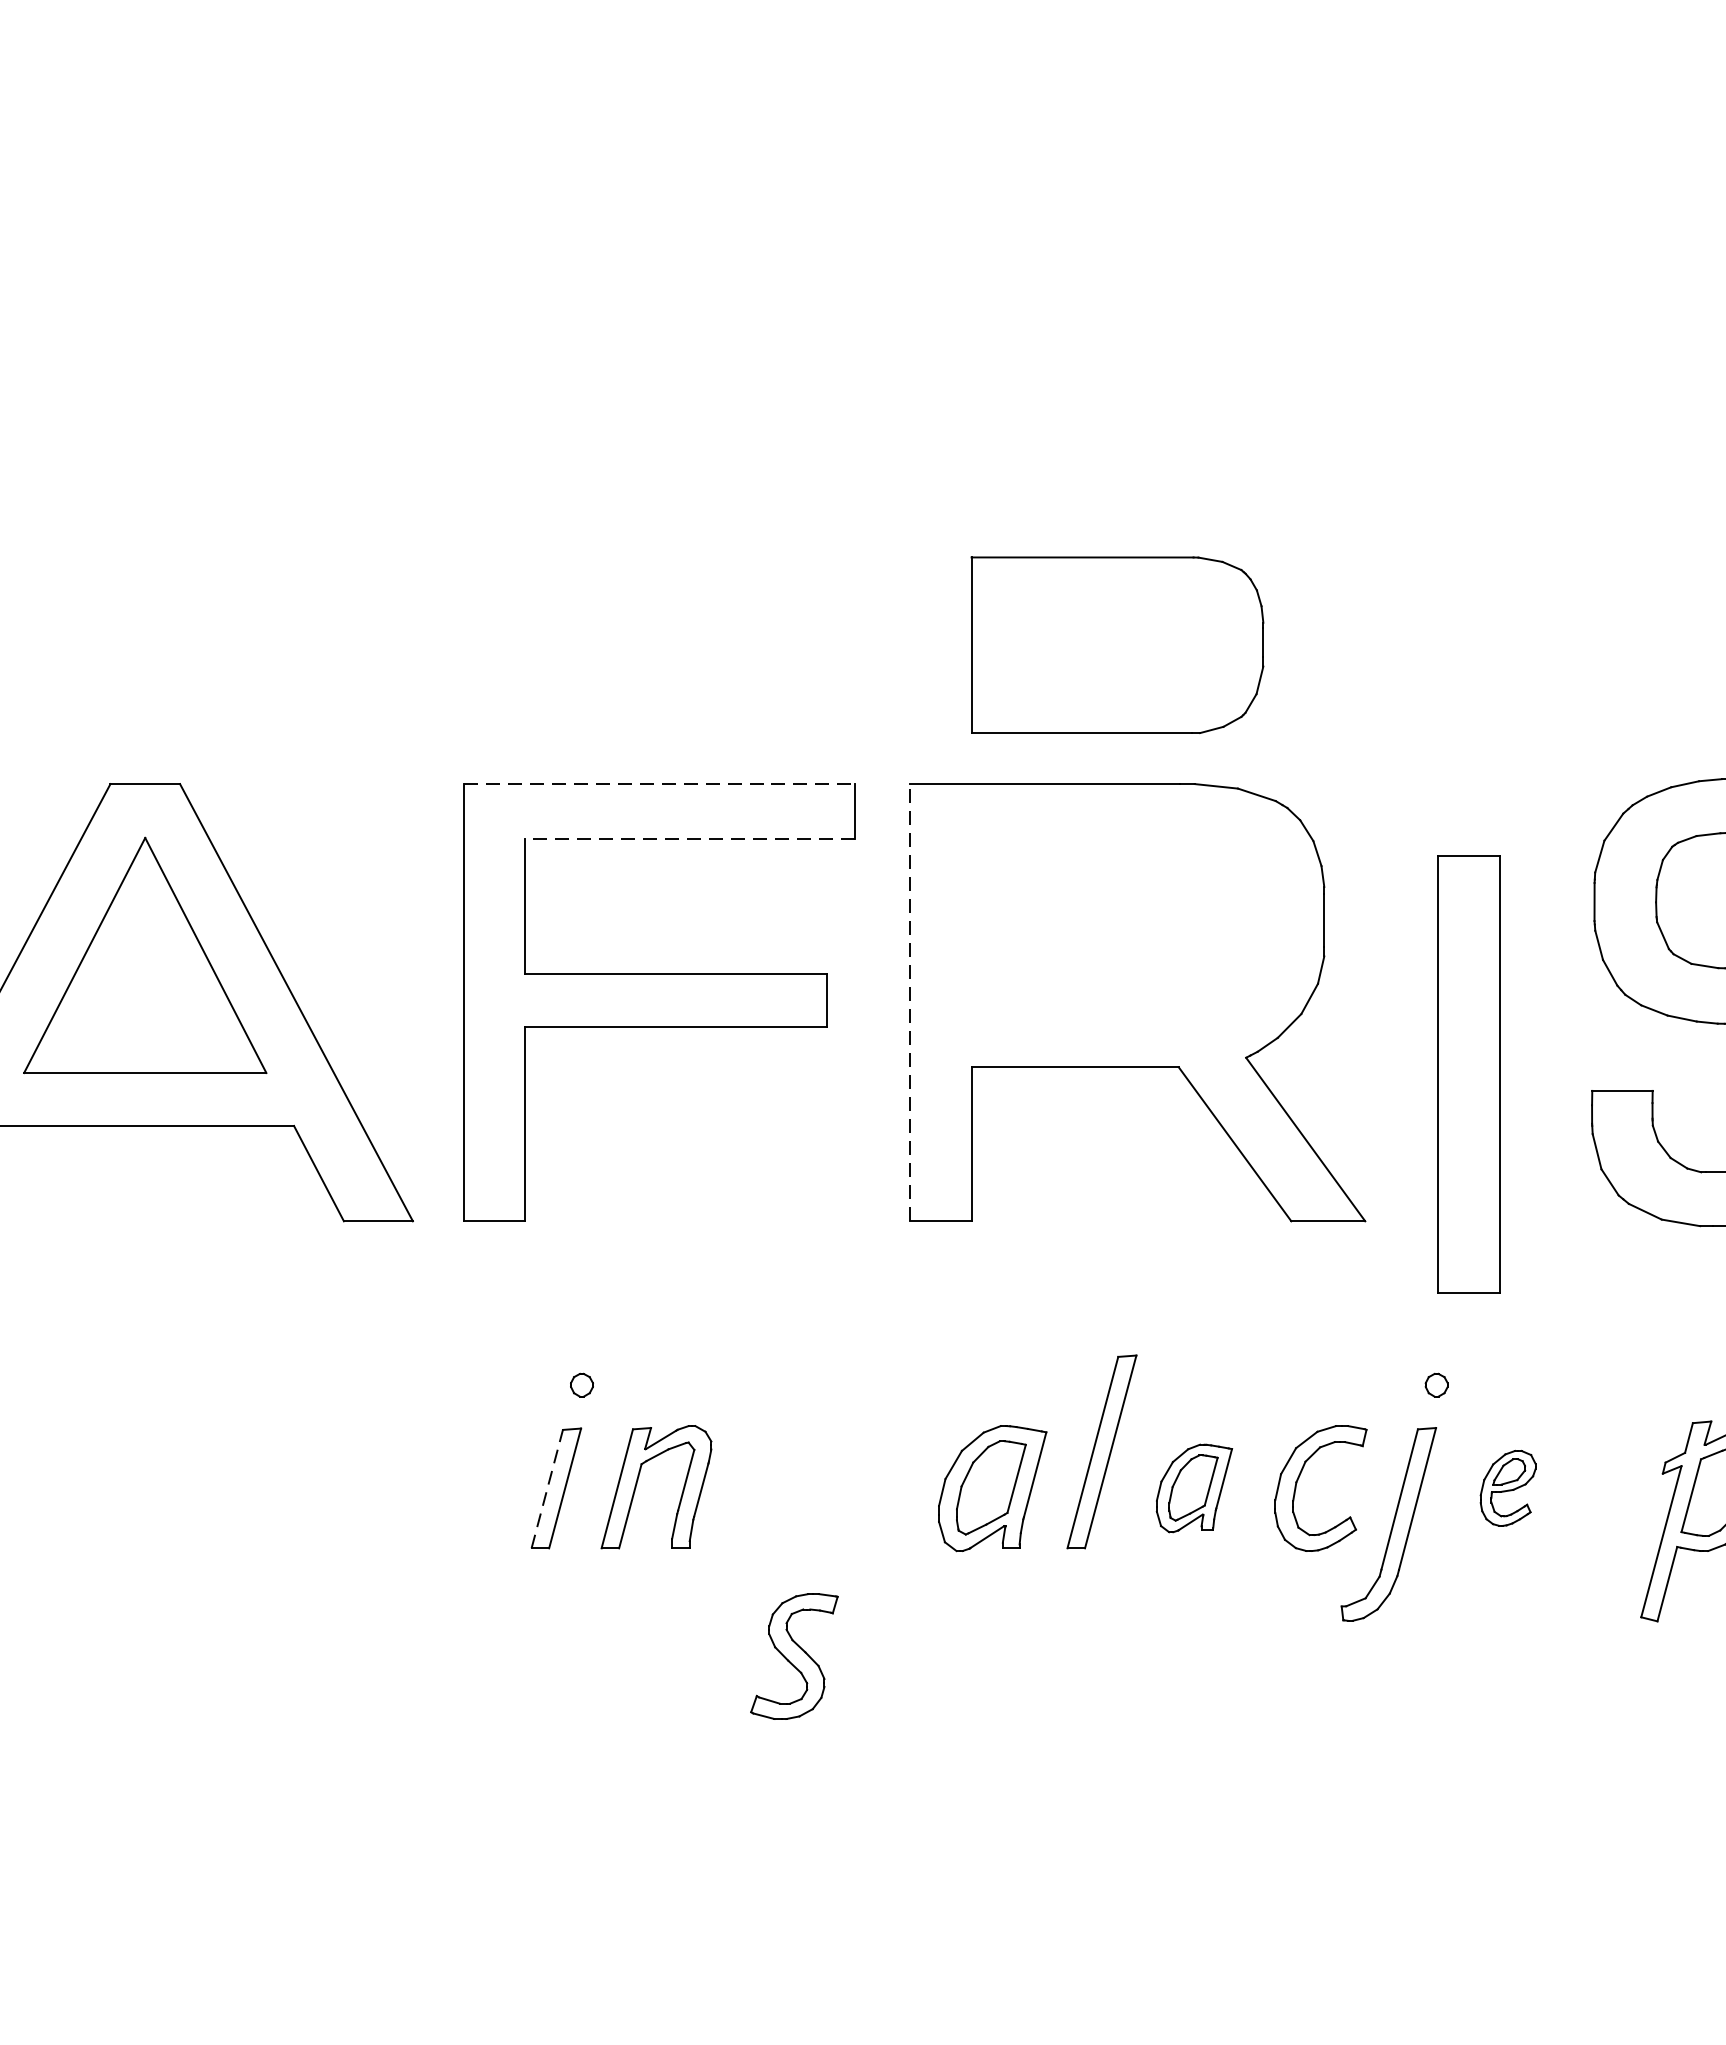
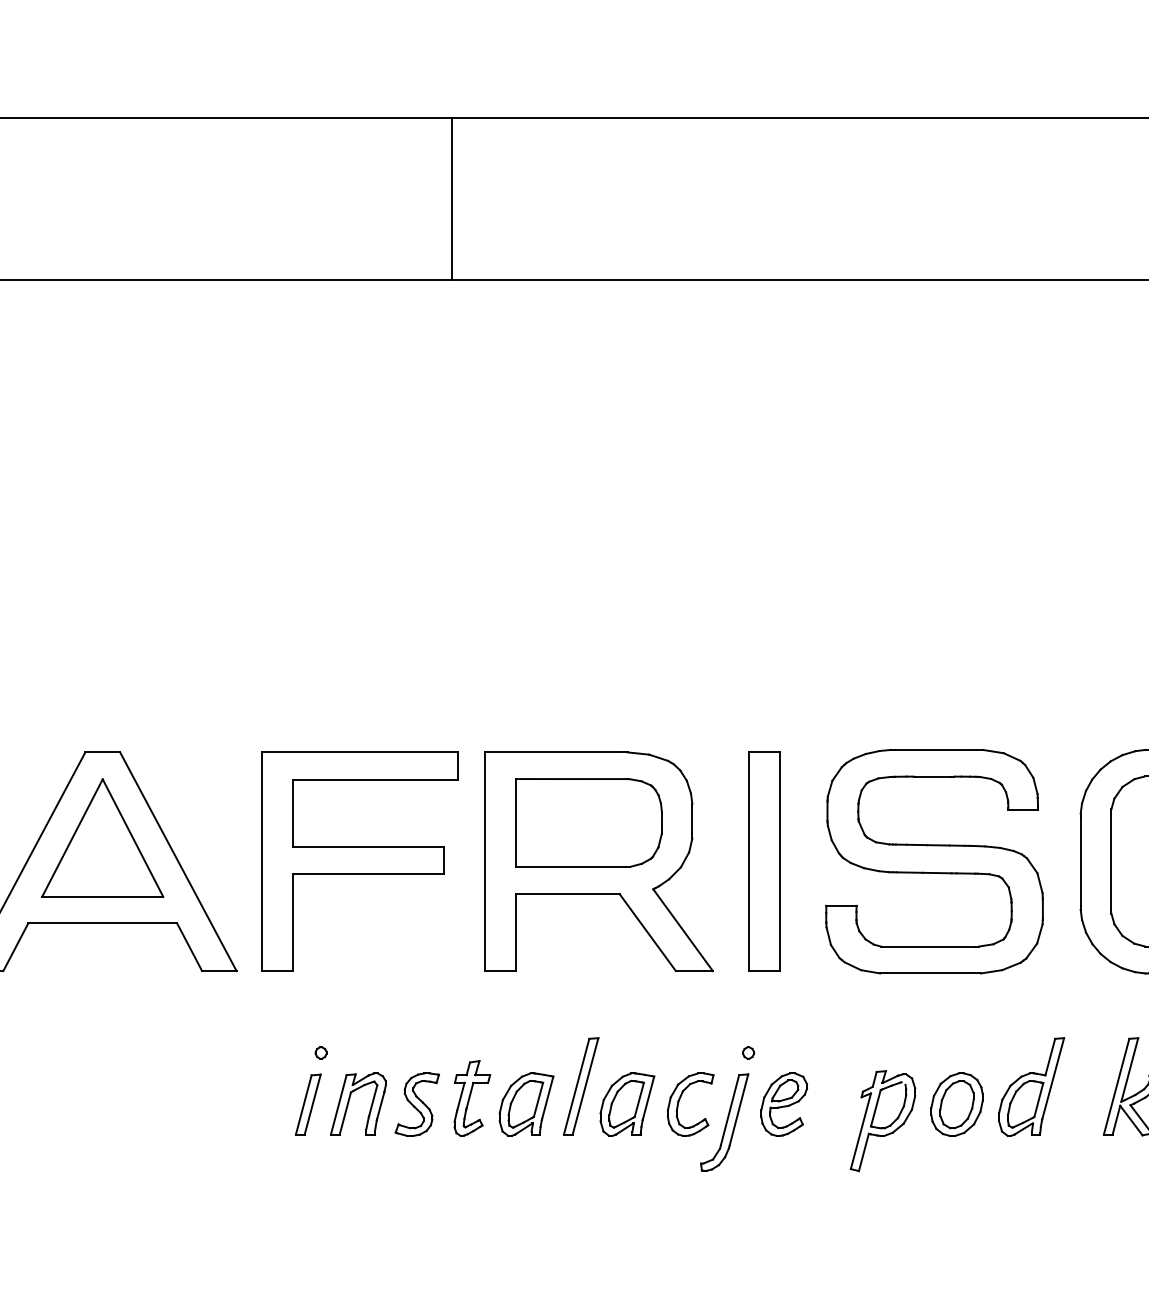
part: (1116, 644) -> (588, 822), moved
line: (658, 784) -> (359, 752), dashed -> solid
line: (690, 838) -> (375, 779), dashed -> solid
line: (910, 1002) -> (485, 861), dashed -> solid
part: (1468, 1074) -> (764, 861), moved
part: (884, 1476) -> (472, 1098), added
line: (546, 1488) -> (303, 1104), dashed -> solid
part: (1194, 1488) -> (627, 1104), size x1.43
part: (1508, 1488) -> (784, 1104), size x1.67
part: (794, 1656) -> (417, 1104), moved

